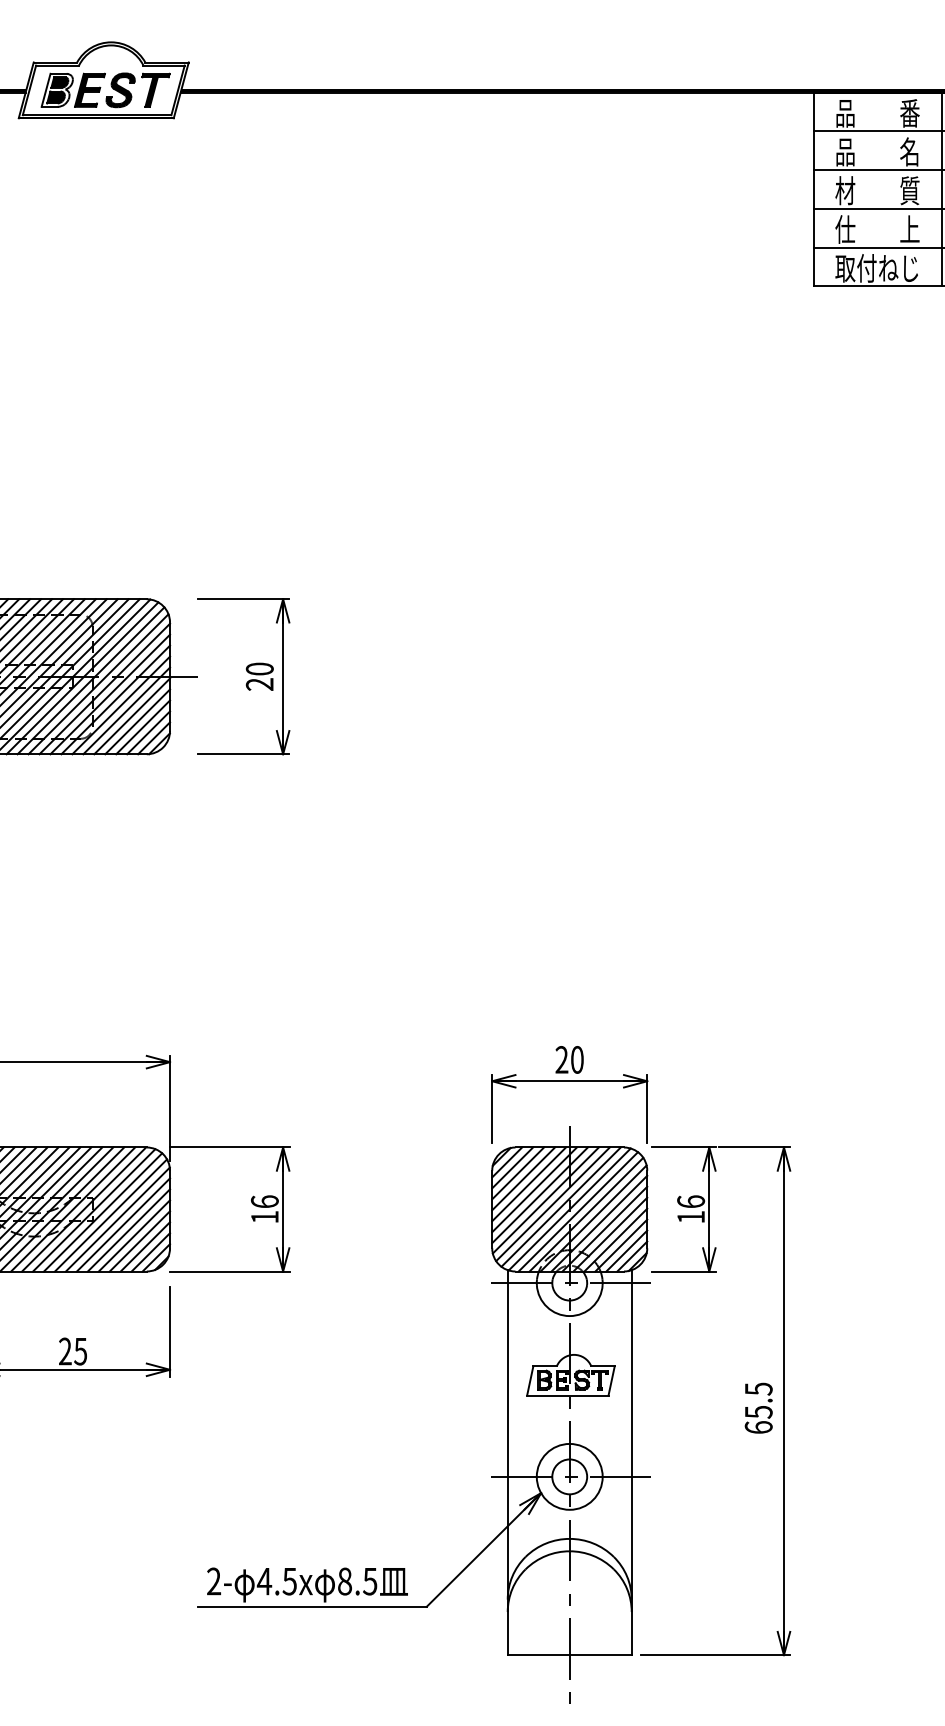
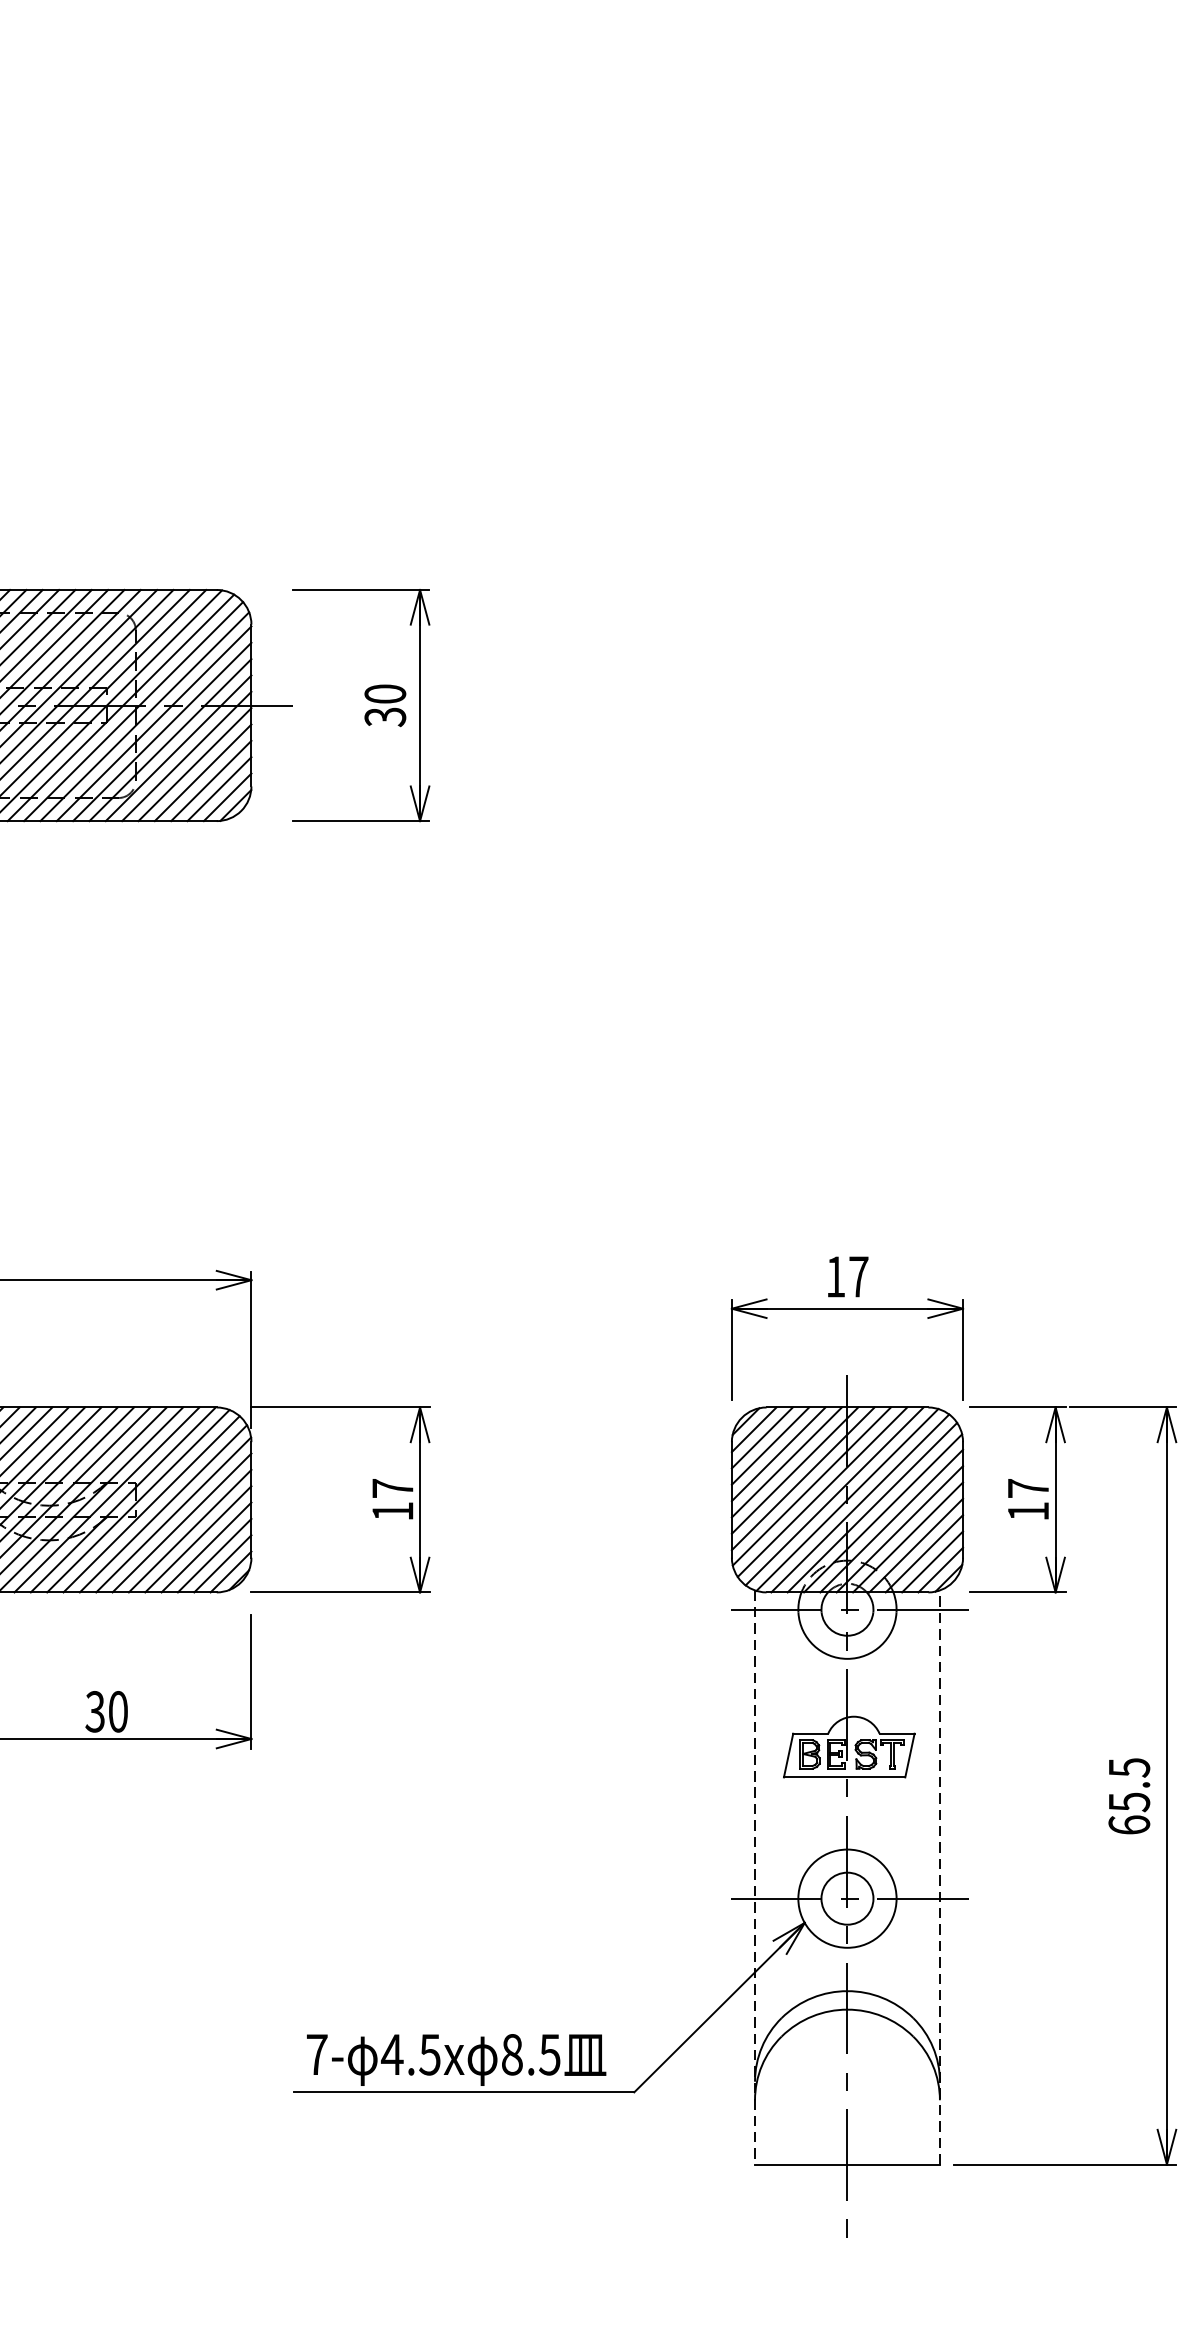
text: (259, 684) -> (384, 717), 20 -> 30
text: (569, 1059) -> (847, 1276), 20 -> 17
text: (264, 1201) -> (392, 1488), 16 -> 17
text: (691, 1201) -> (1029, 1488), 16 -> 17
text: (72, 1351) -> (105, 1711), 25 -> 30
line: (631, 1462) -> (939, 1877), solid -> dashed
line: (507, 1463) -> (754, 1878), solid -> dashed
text: (214, 1581) -> (317, 2054), 2- -> 7-

